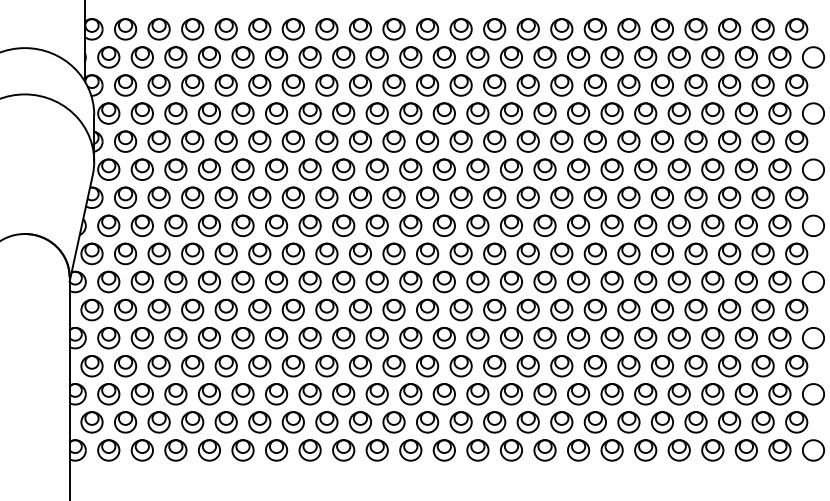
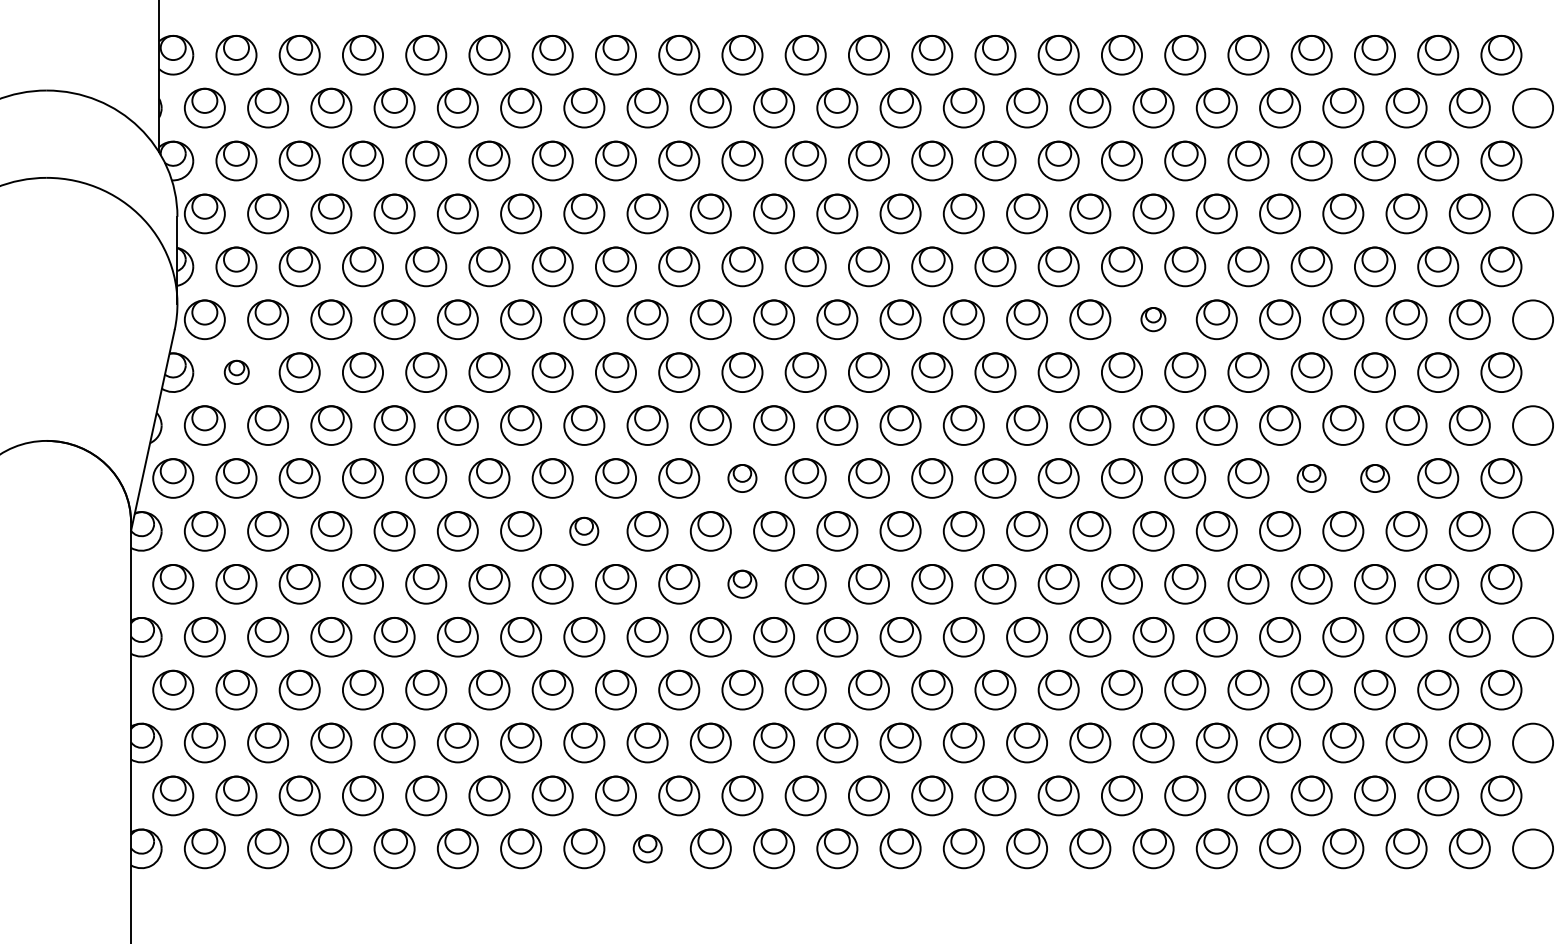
part: (611, 169) -> (1152, 319), size x0.6
part: (125, 197) -> (236, 372), size x0.6
part: (393, 253) -> (741, 477), size x0.7
part: (695, 253) -> (1310, 477), size x0.7
part: (729, 253) -> (1374, 477), size x0.7
part: (309, 281) -> (583, 530), size x0.7
part: (393, 309) -> (741, 583), size x0.7
part: (343, 450) -> (647, 848), size x0.7

